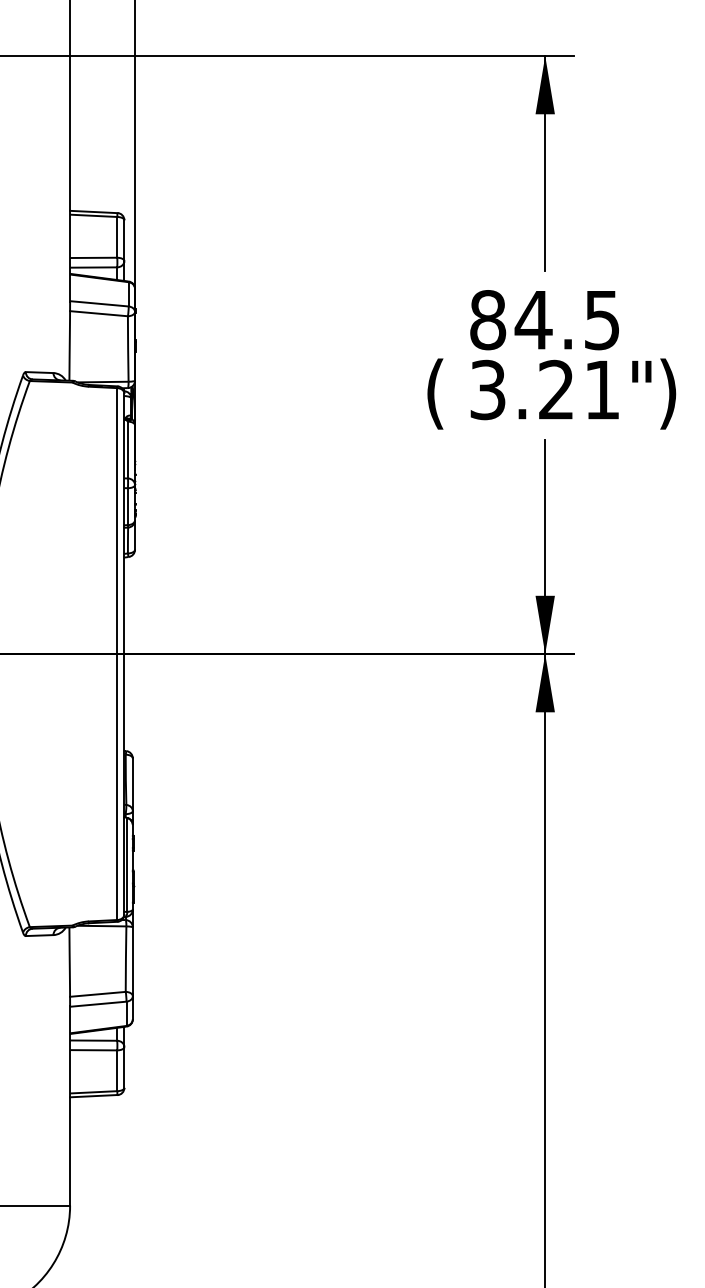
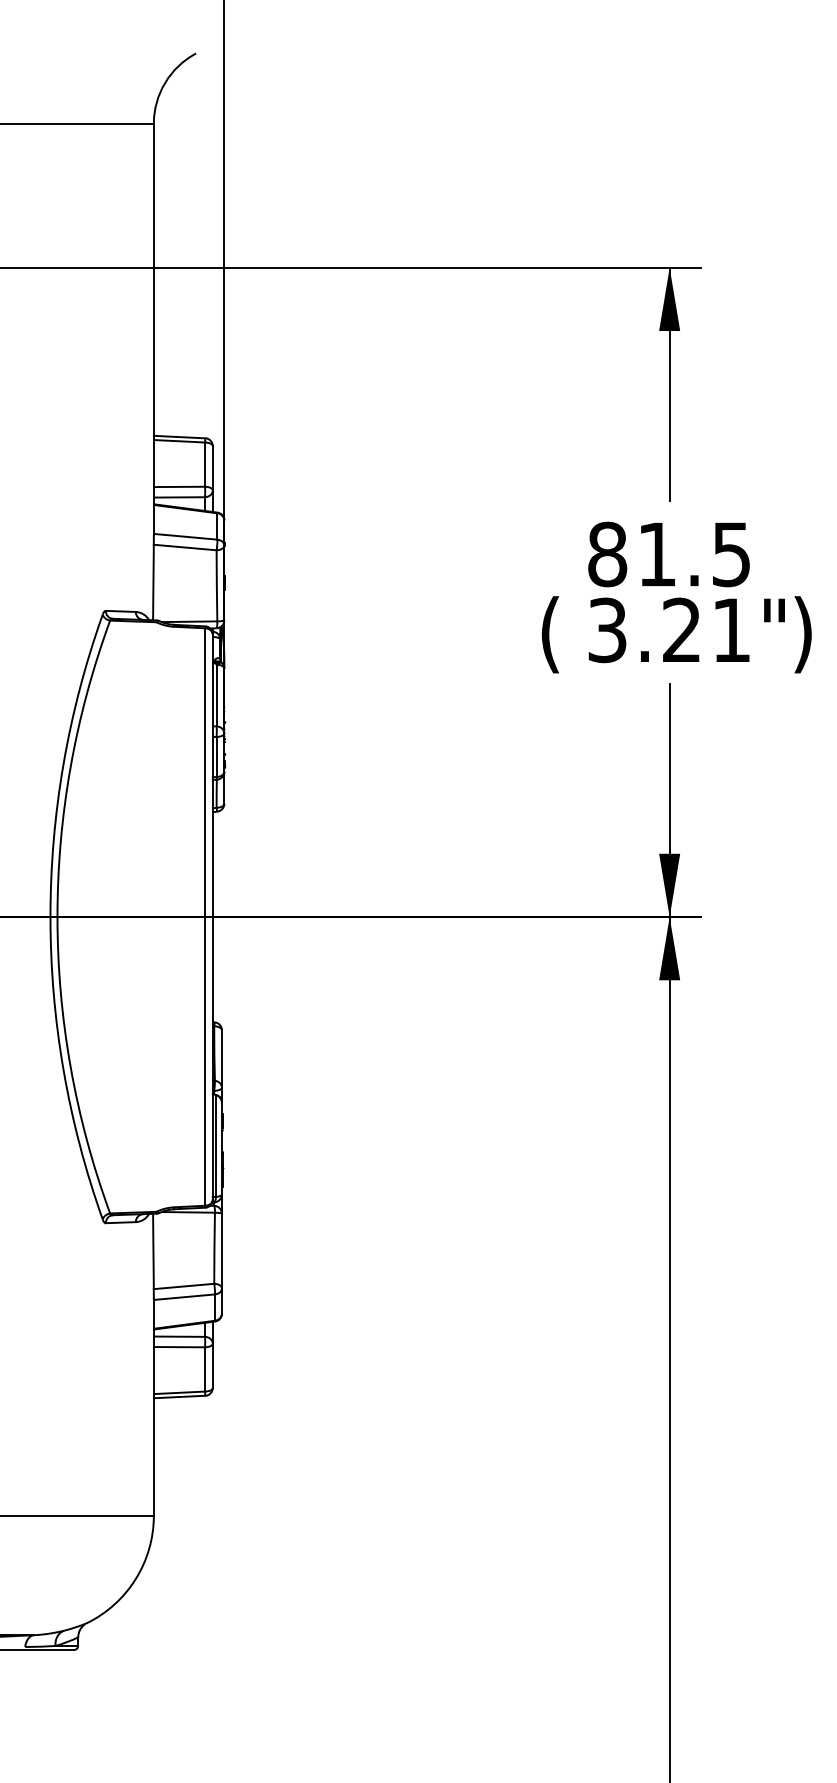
text: (533, 320) -> (656, 554), 84.5 -> 81.5

